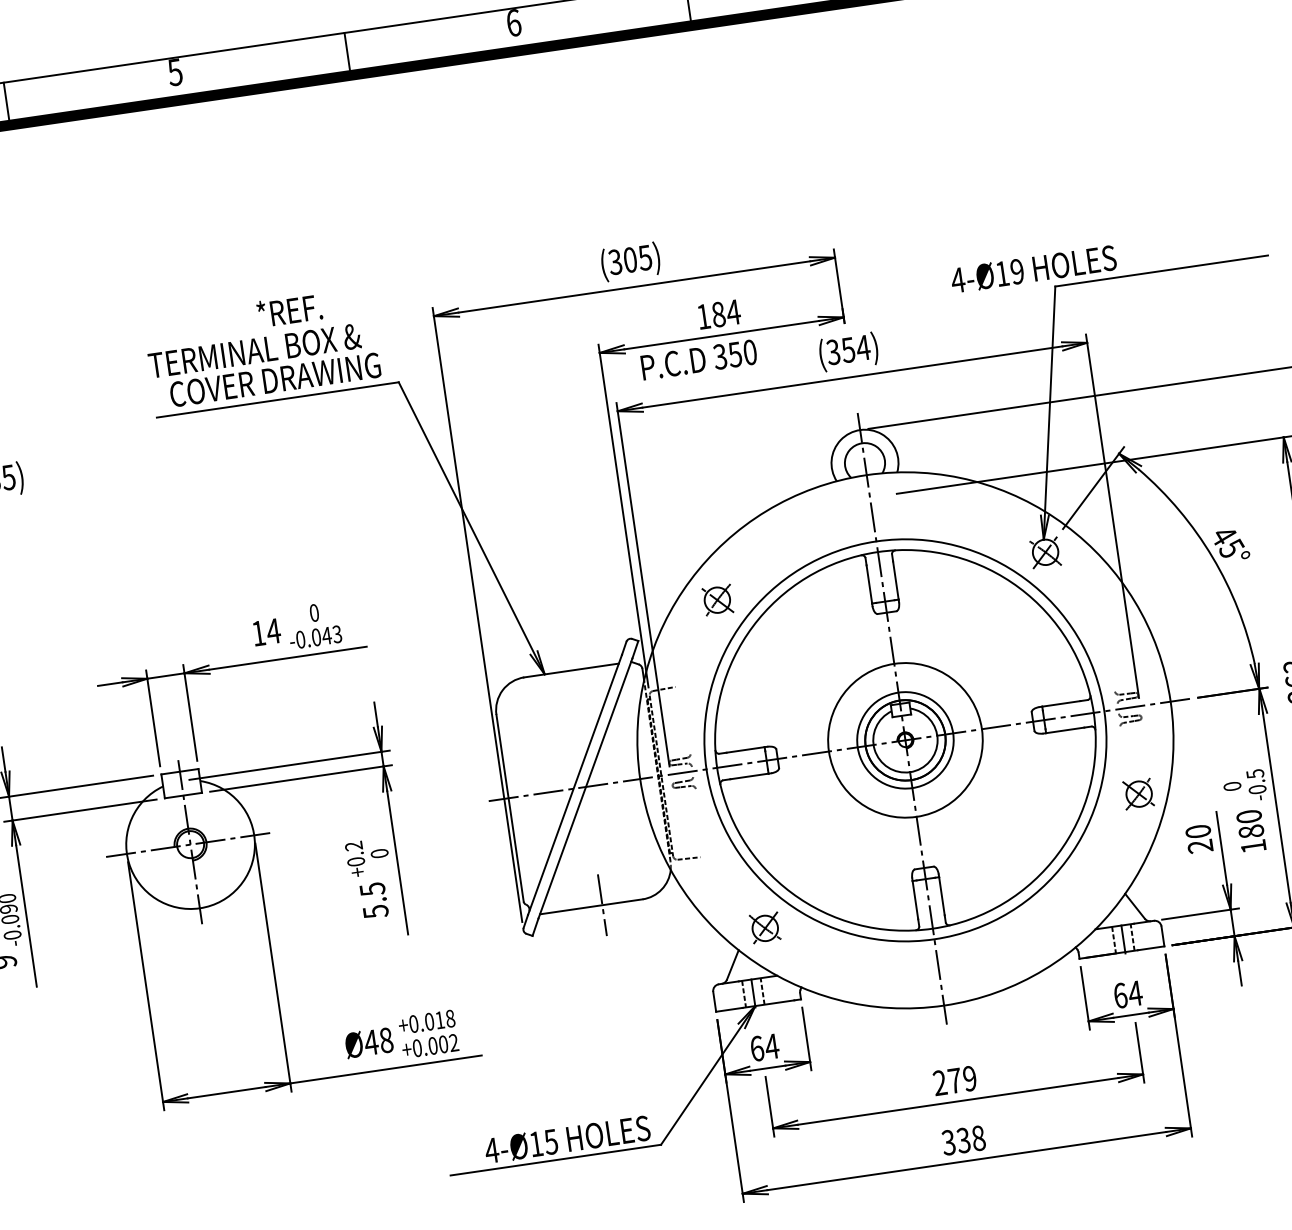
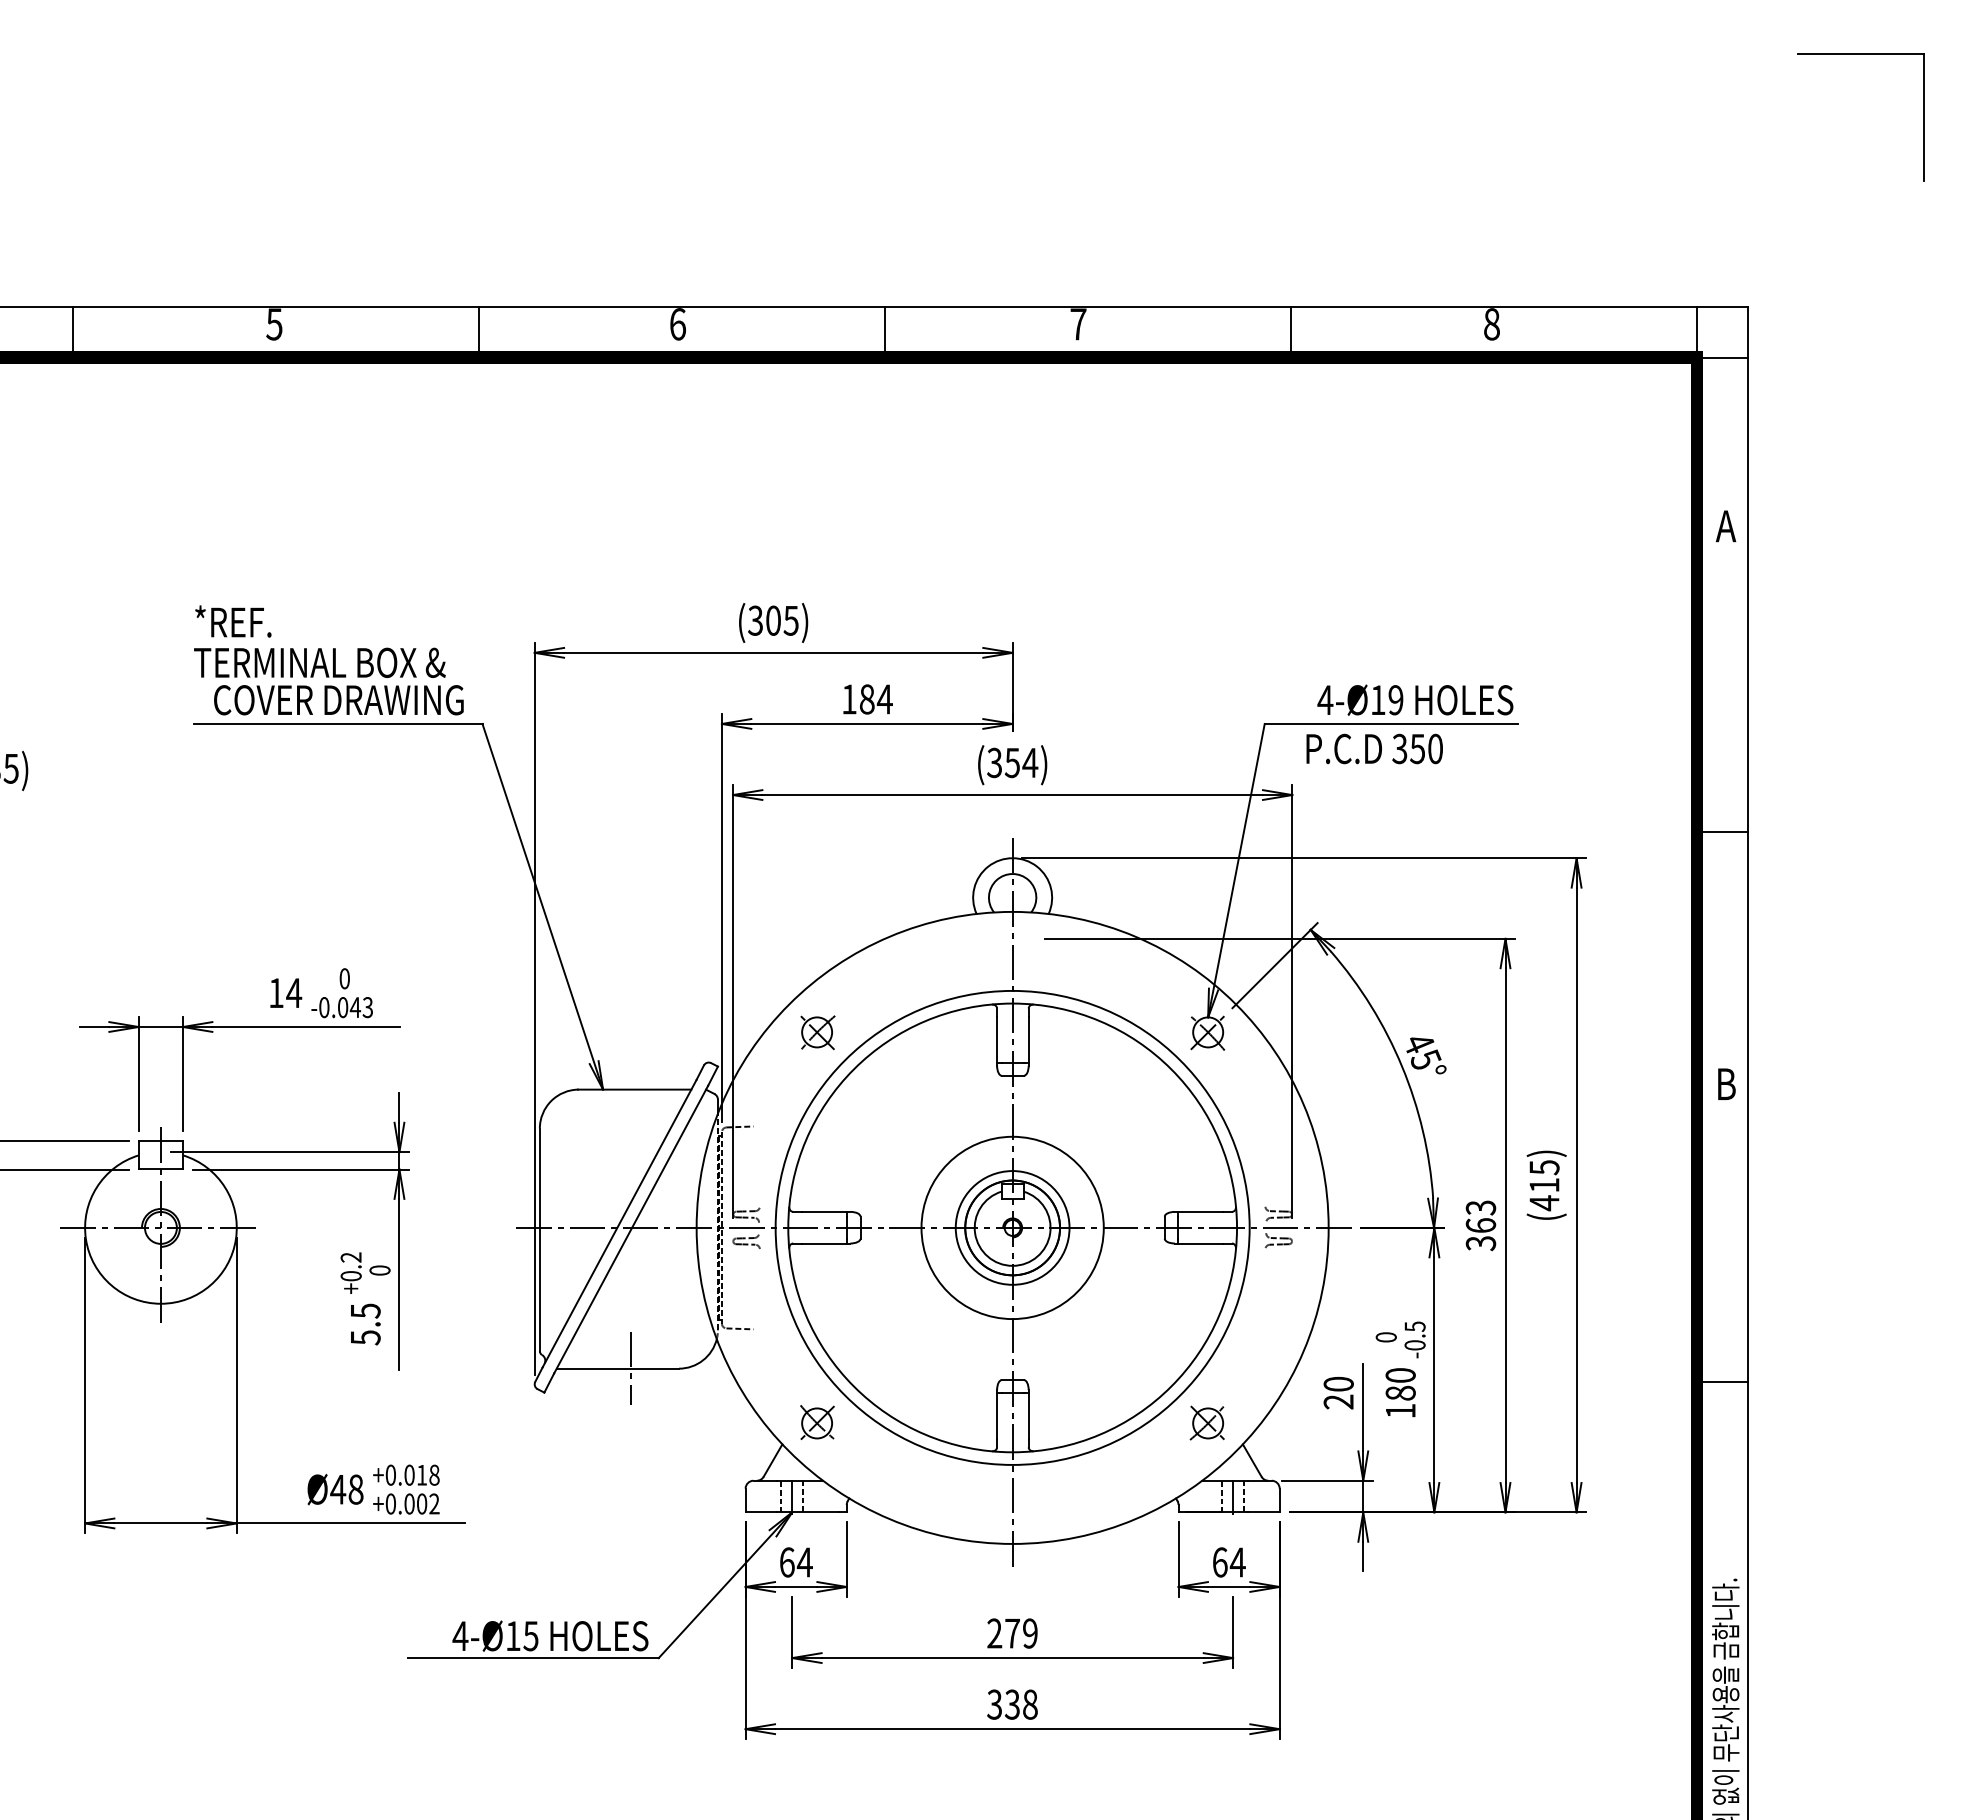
text: (1033, 268) -> (1415, 699), moved
text: (289, 310) -> (233, 621), moved
text: (698, 359) -> (1374, 748), moved
part: (1137, 793) -> (1206, 1422), moved

